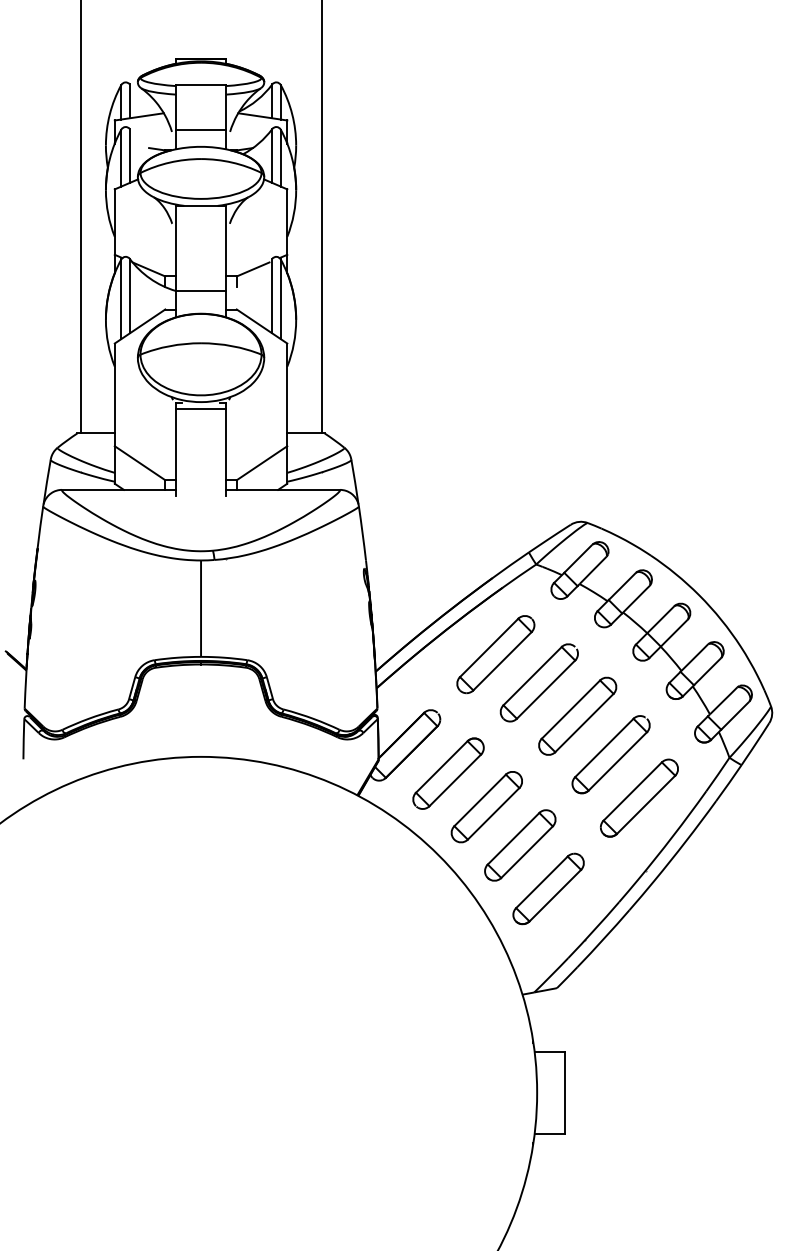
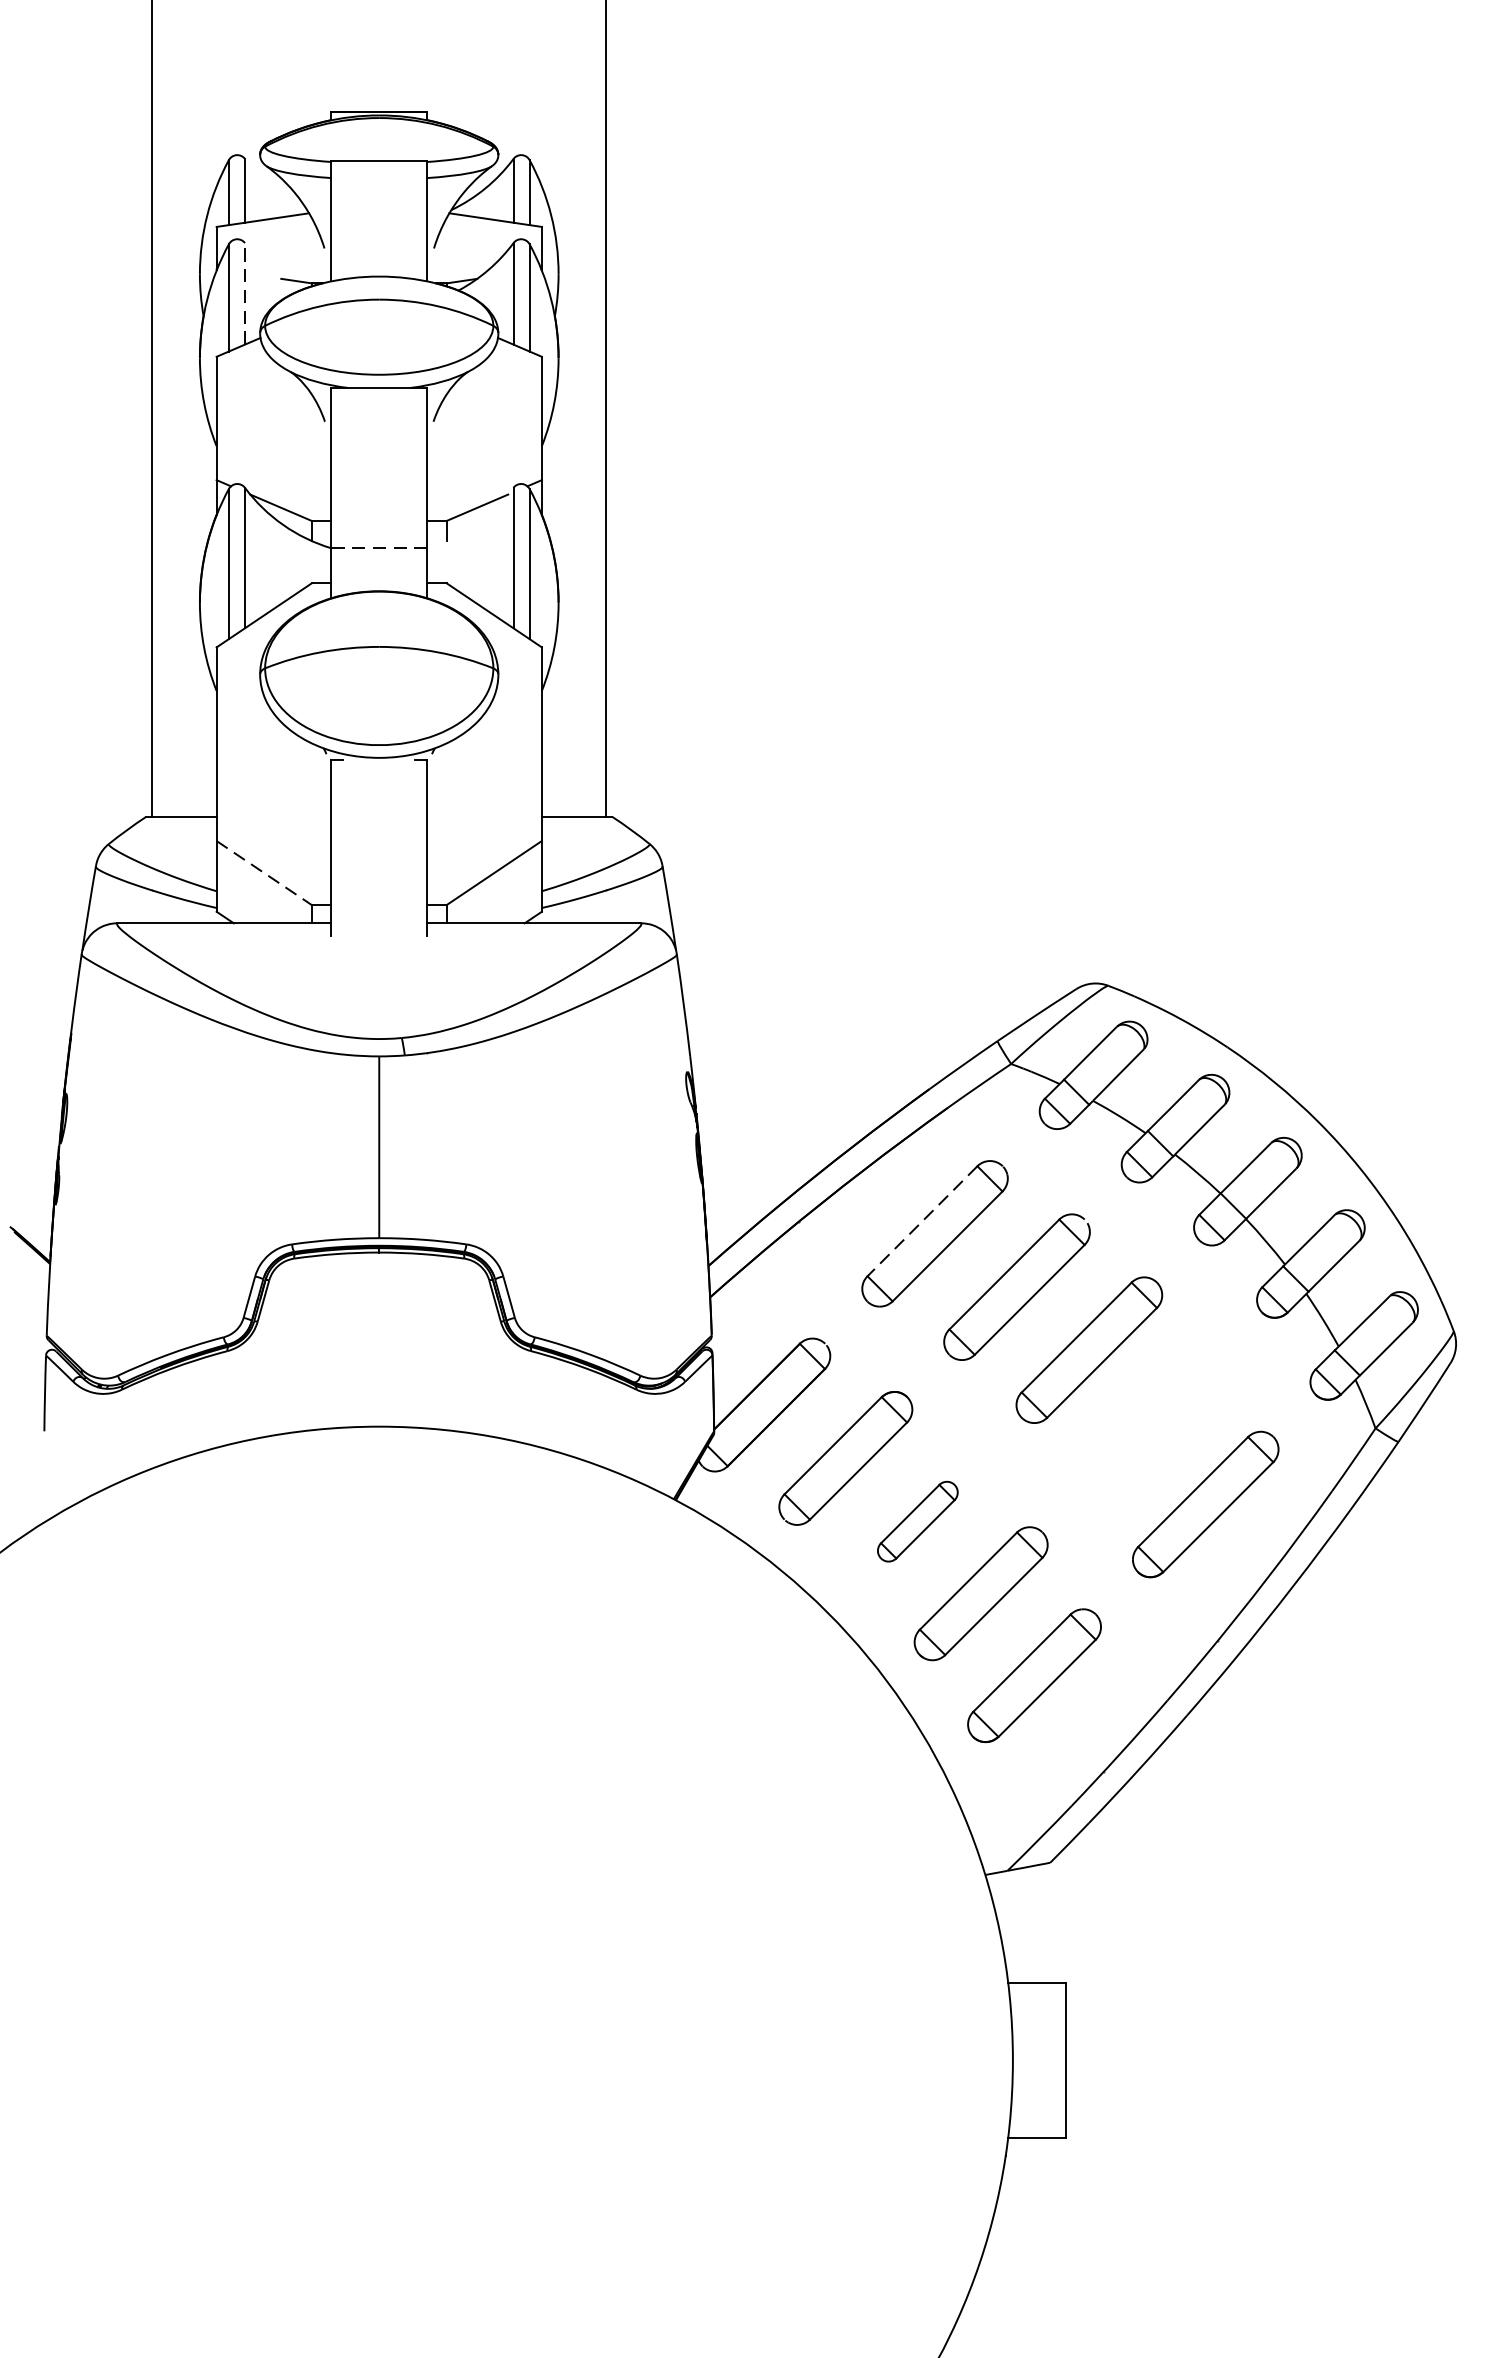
line: (200, 129) -> (378, 243), removed
line: (129, 156) -> (244, 294), solid -> dashed
line: (201, 290) -> (380, 547), solid -> dashed
line: (200, 408) -> (378, 769), removed
line: (140, 463) -> (265, 873), solid -> dashed
line: (488, 648) -> (921, 1222), solid -> dashed
part: (610, 754) -> (1151, 1422), removed
part: (486, 807) -> (917, 1522), size x0.6

